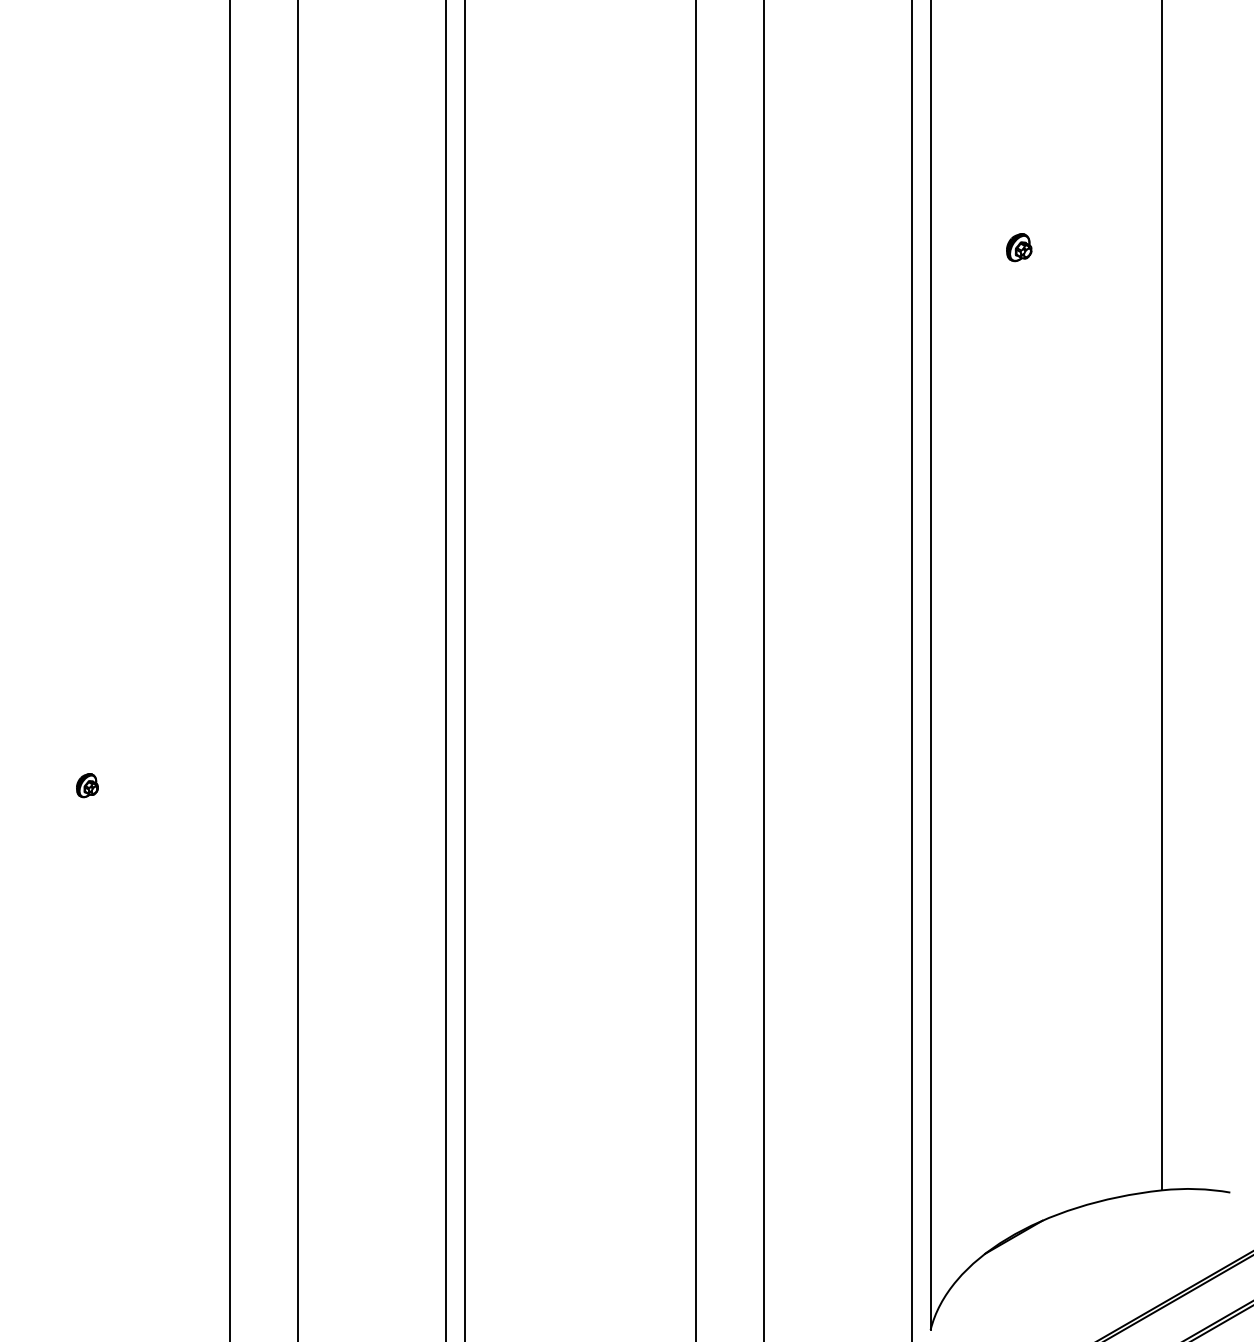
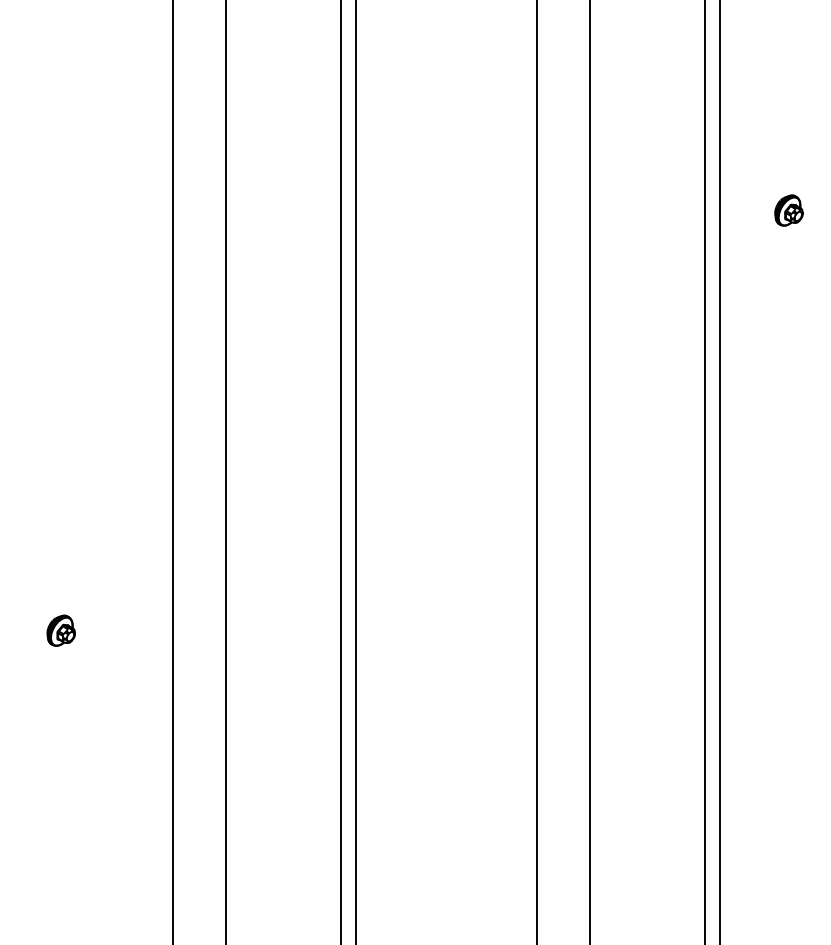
part: (1018, 247) -> (788, 210), size x1.43
part: (87, 785) -> (61, 630), size x1.67

